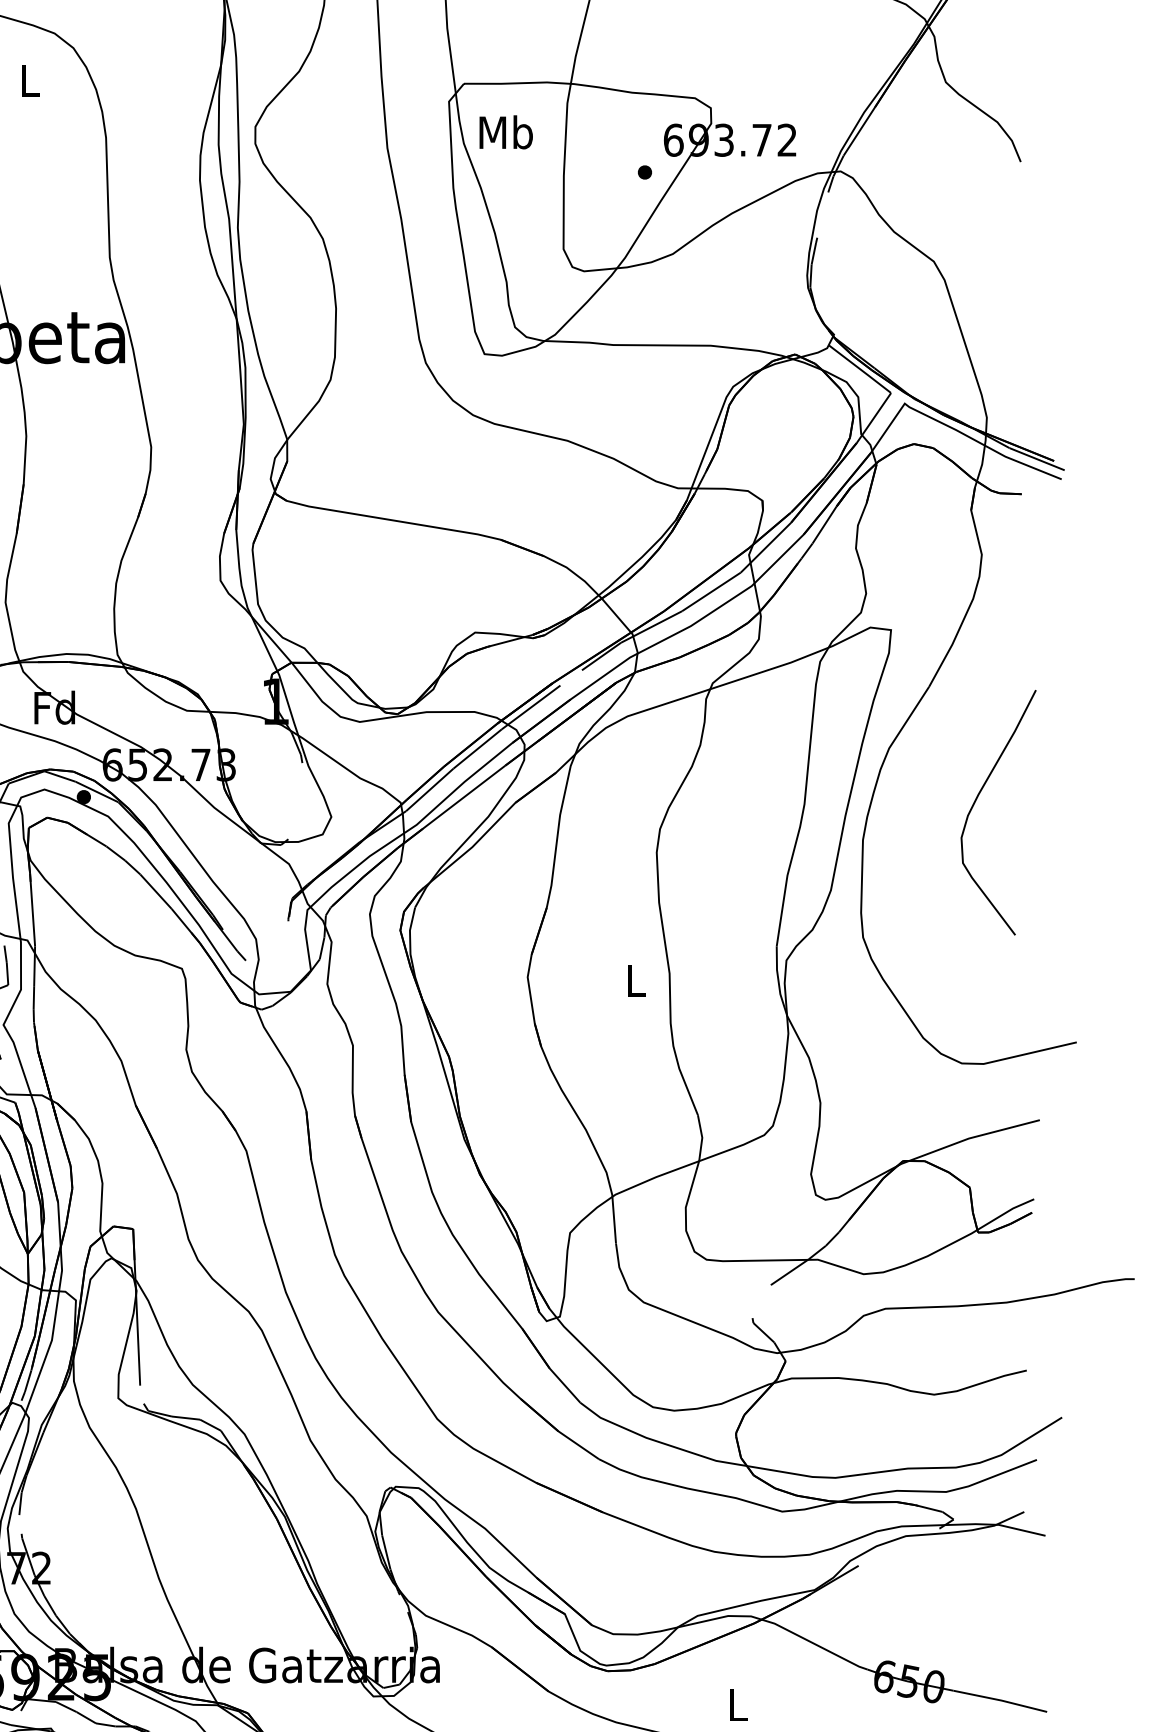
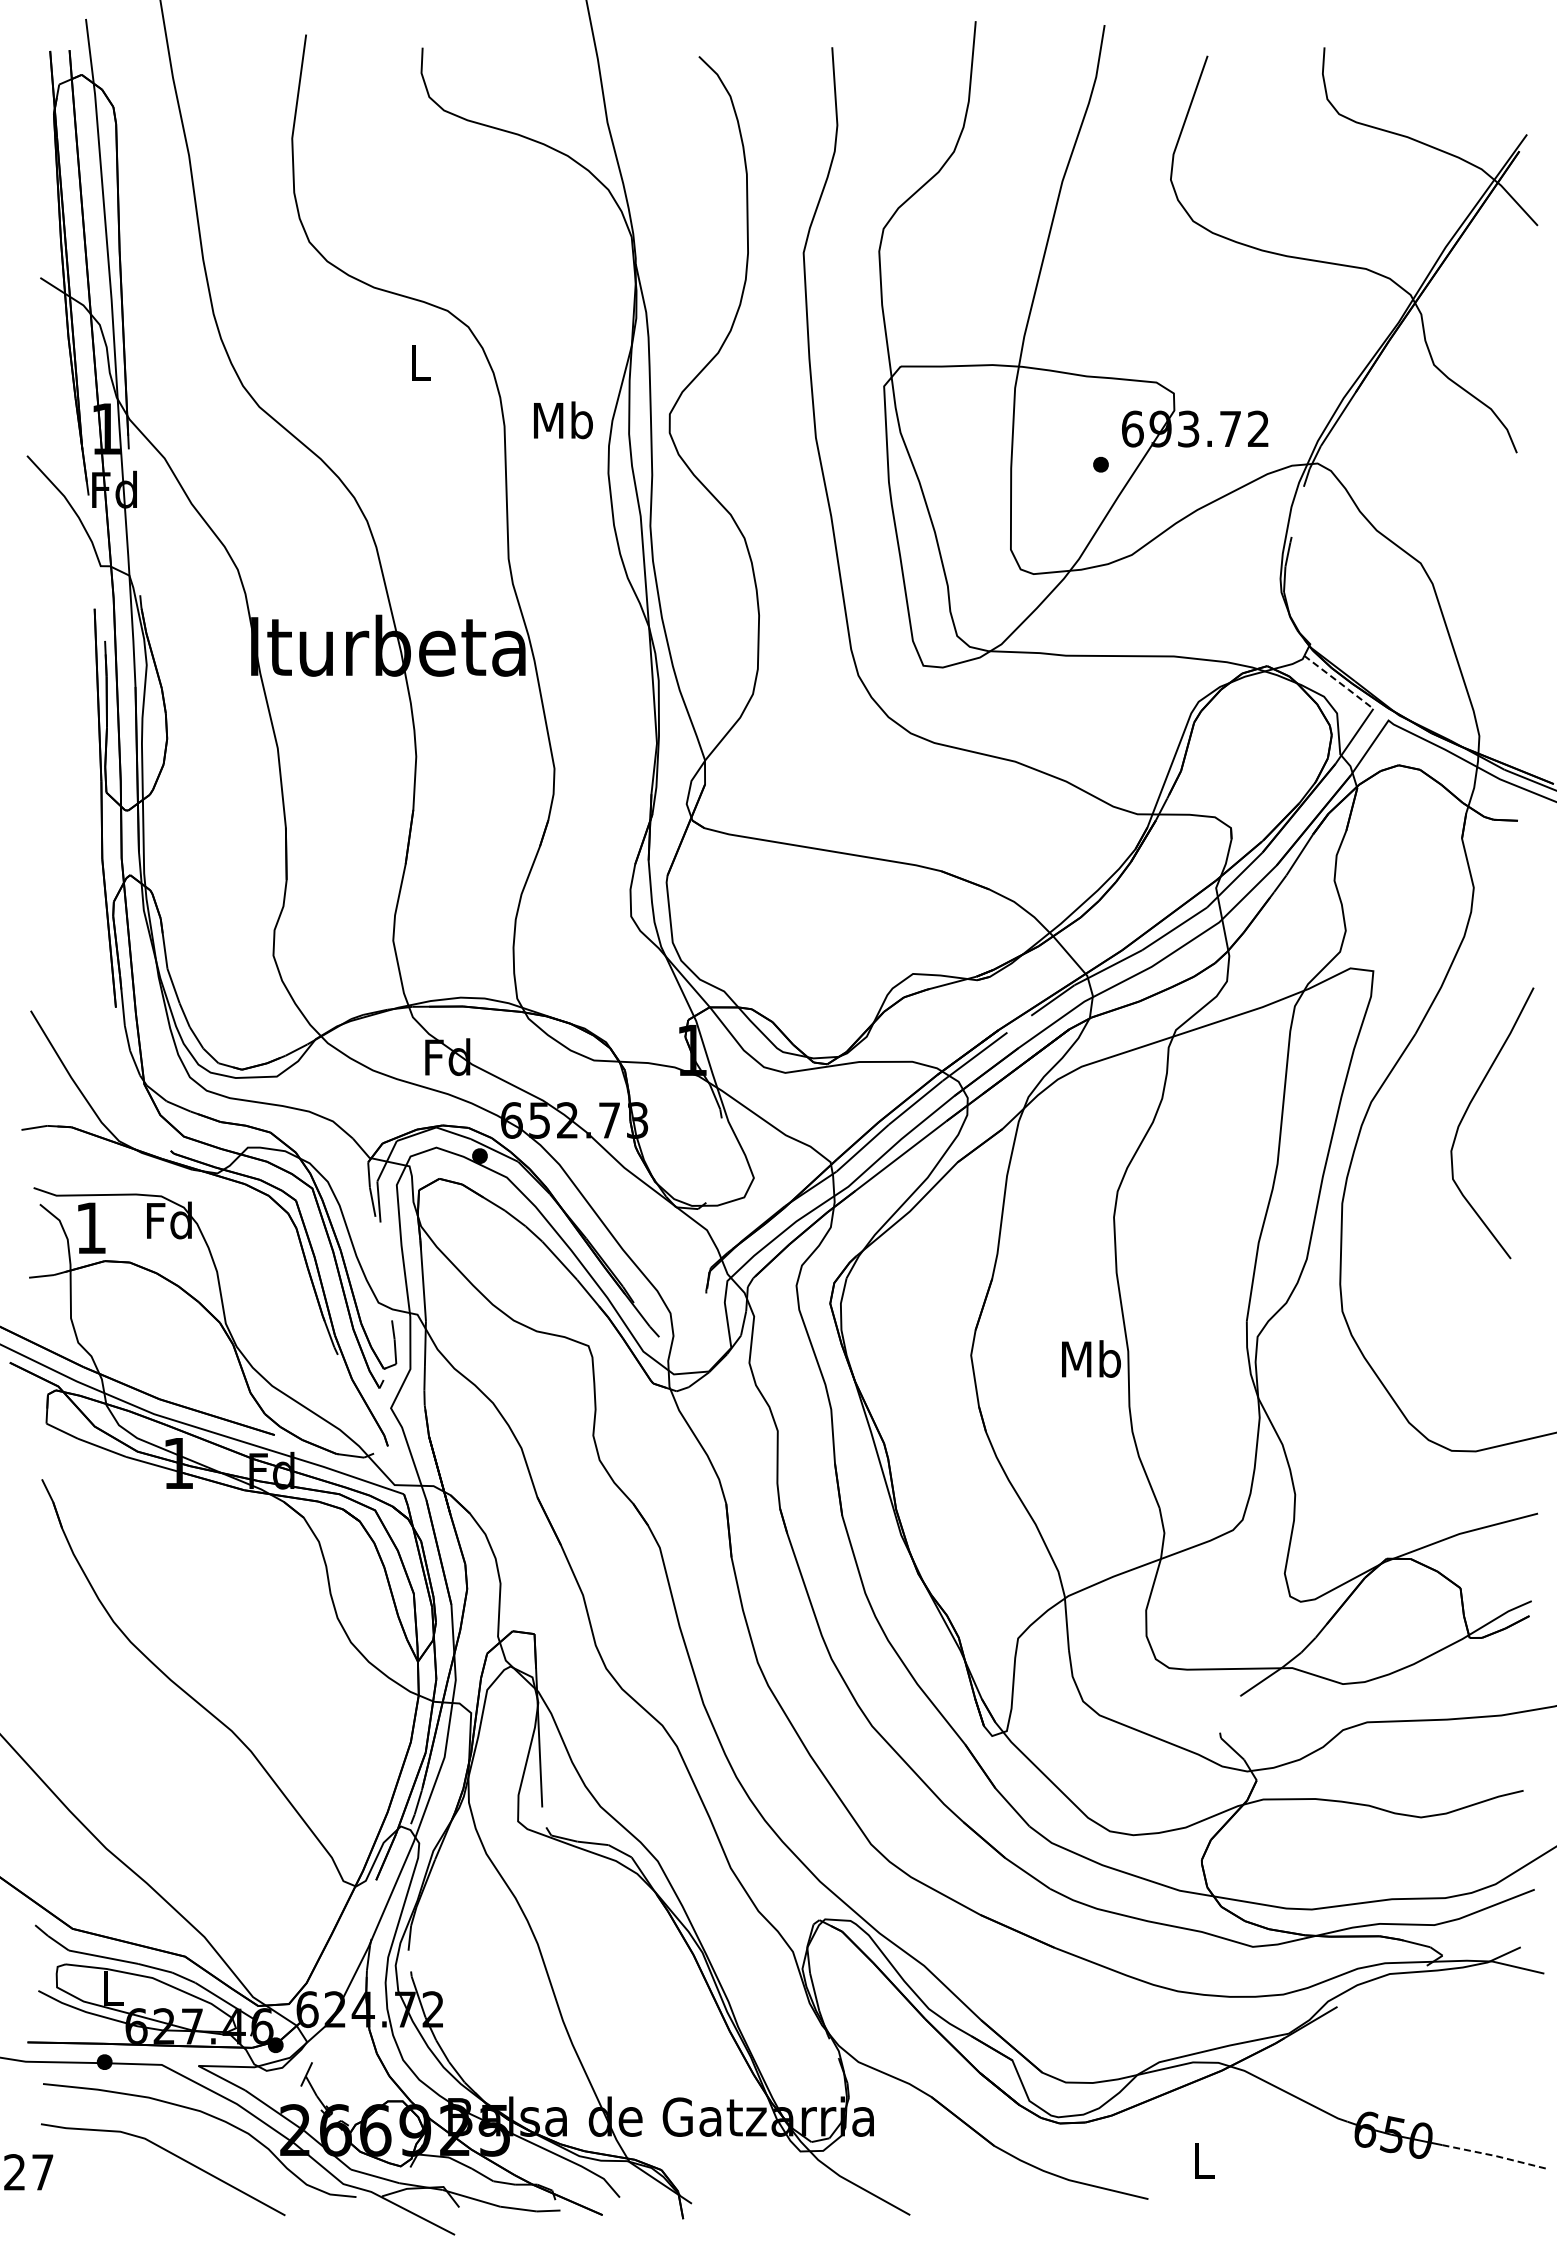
text: (506, 132) -> (563, 420), moved
line: (860, 369) -> (1339, 682), solid -> dashed
curve: (976, 802) -> (1467, 1111), moved
text: (636, 980) -> (1091, 1358), L -> Mb
line: (1000, 1700) -> (1494, 2155), solid -> dashed

